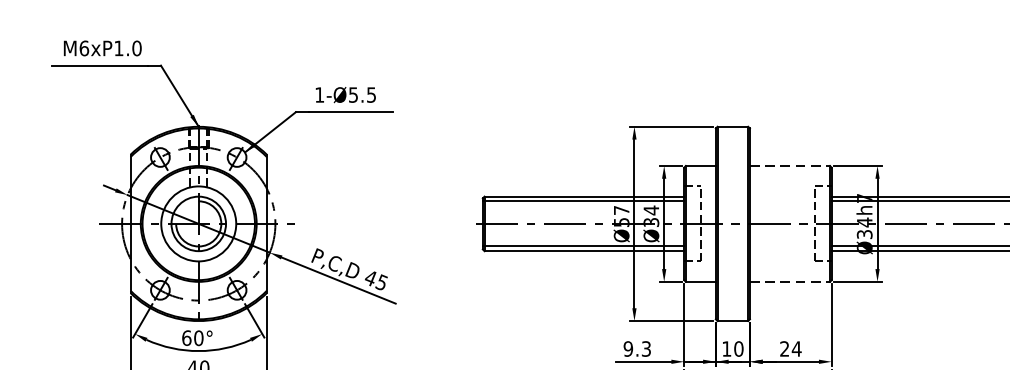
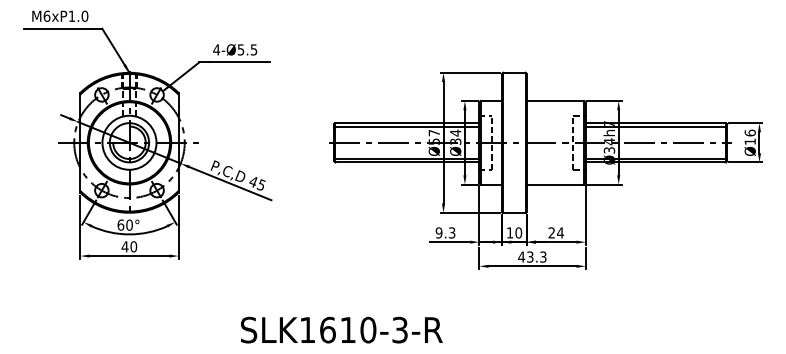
text: (319, 94) -> (216, 49), 1-Ø5.5 -> 4-Ø5.5
line: (789, 166) -> (555, 101), dashed -> solid
line: (789, 281) -> (555, 184), dashed -> solid

